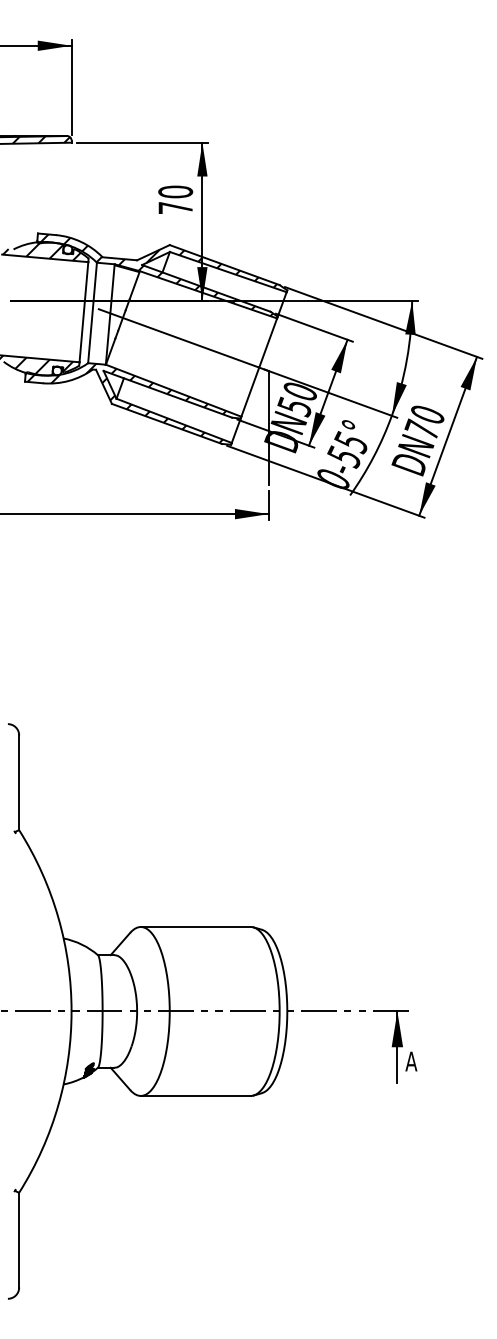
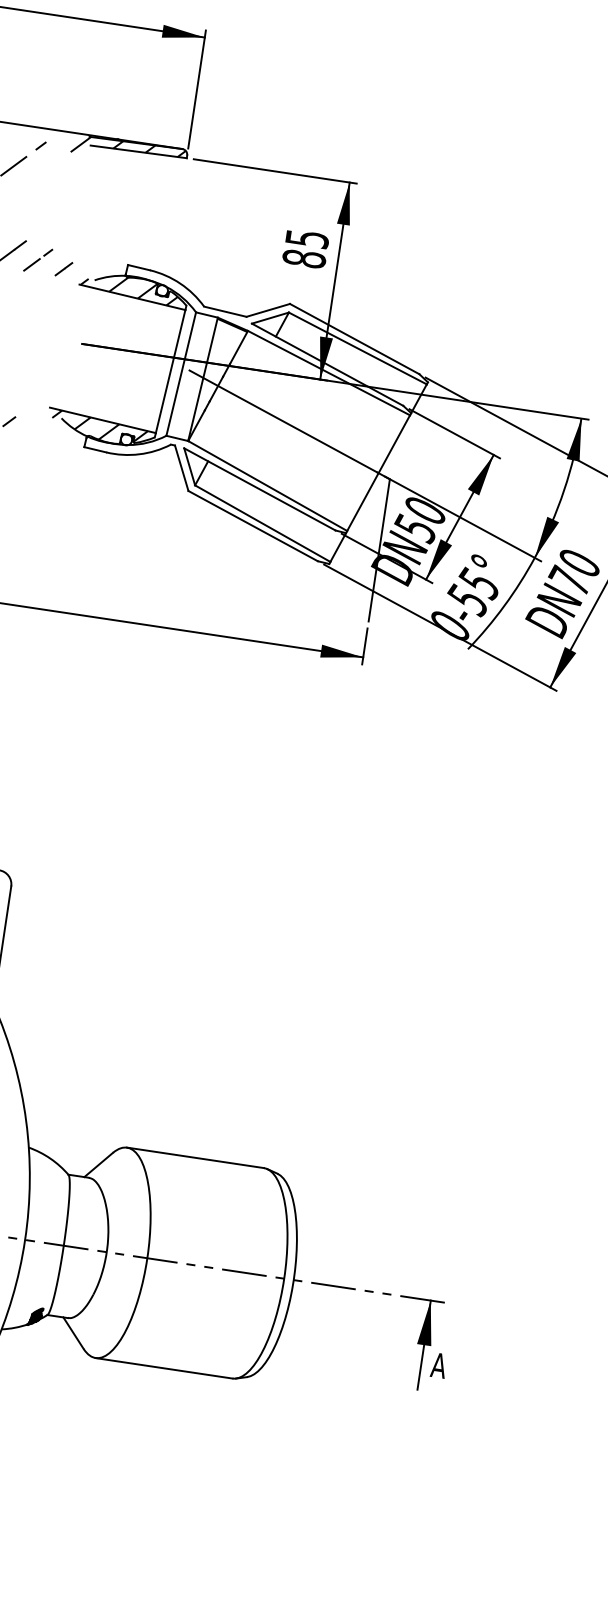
text: (175, 199) -> (305, 248), 70 -> 85
hatch: (158, 275) -> (270, 339), removed
hatch: (126, 403) -> (206, 493), removed

